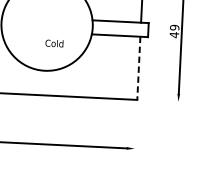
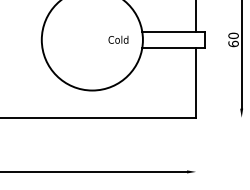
text: (174, 30) -> (233, 39), 49 -> 60
text: (54, 43) -> (118, 39), moved
line: (139, 69) -> (196, 83), dashed -> solid

